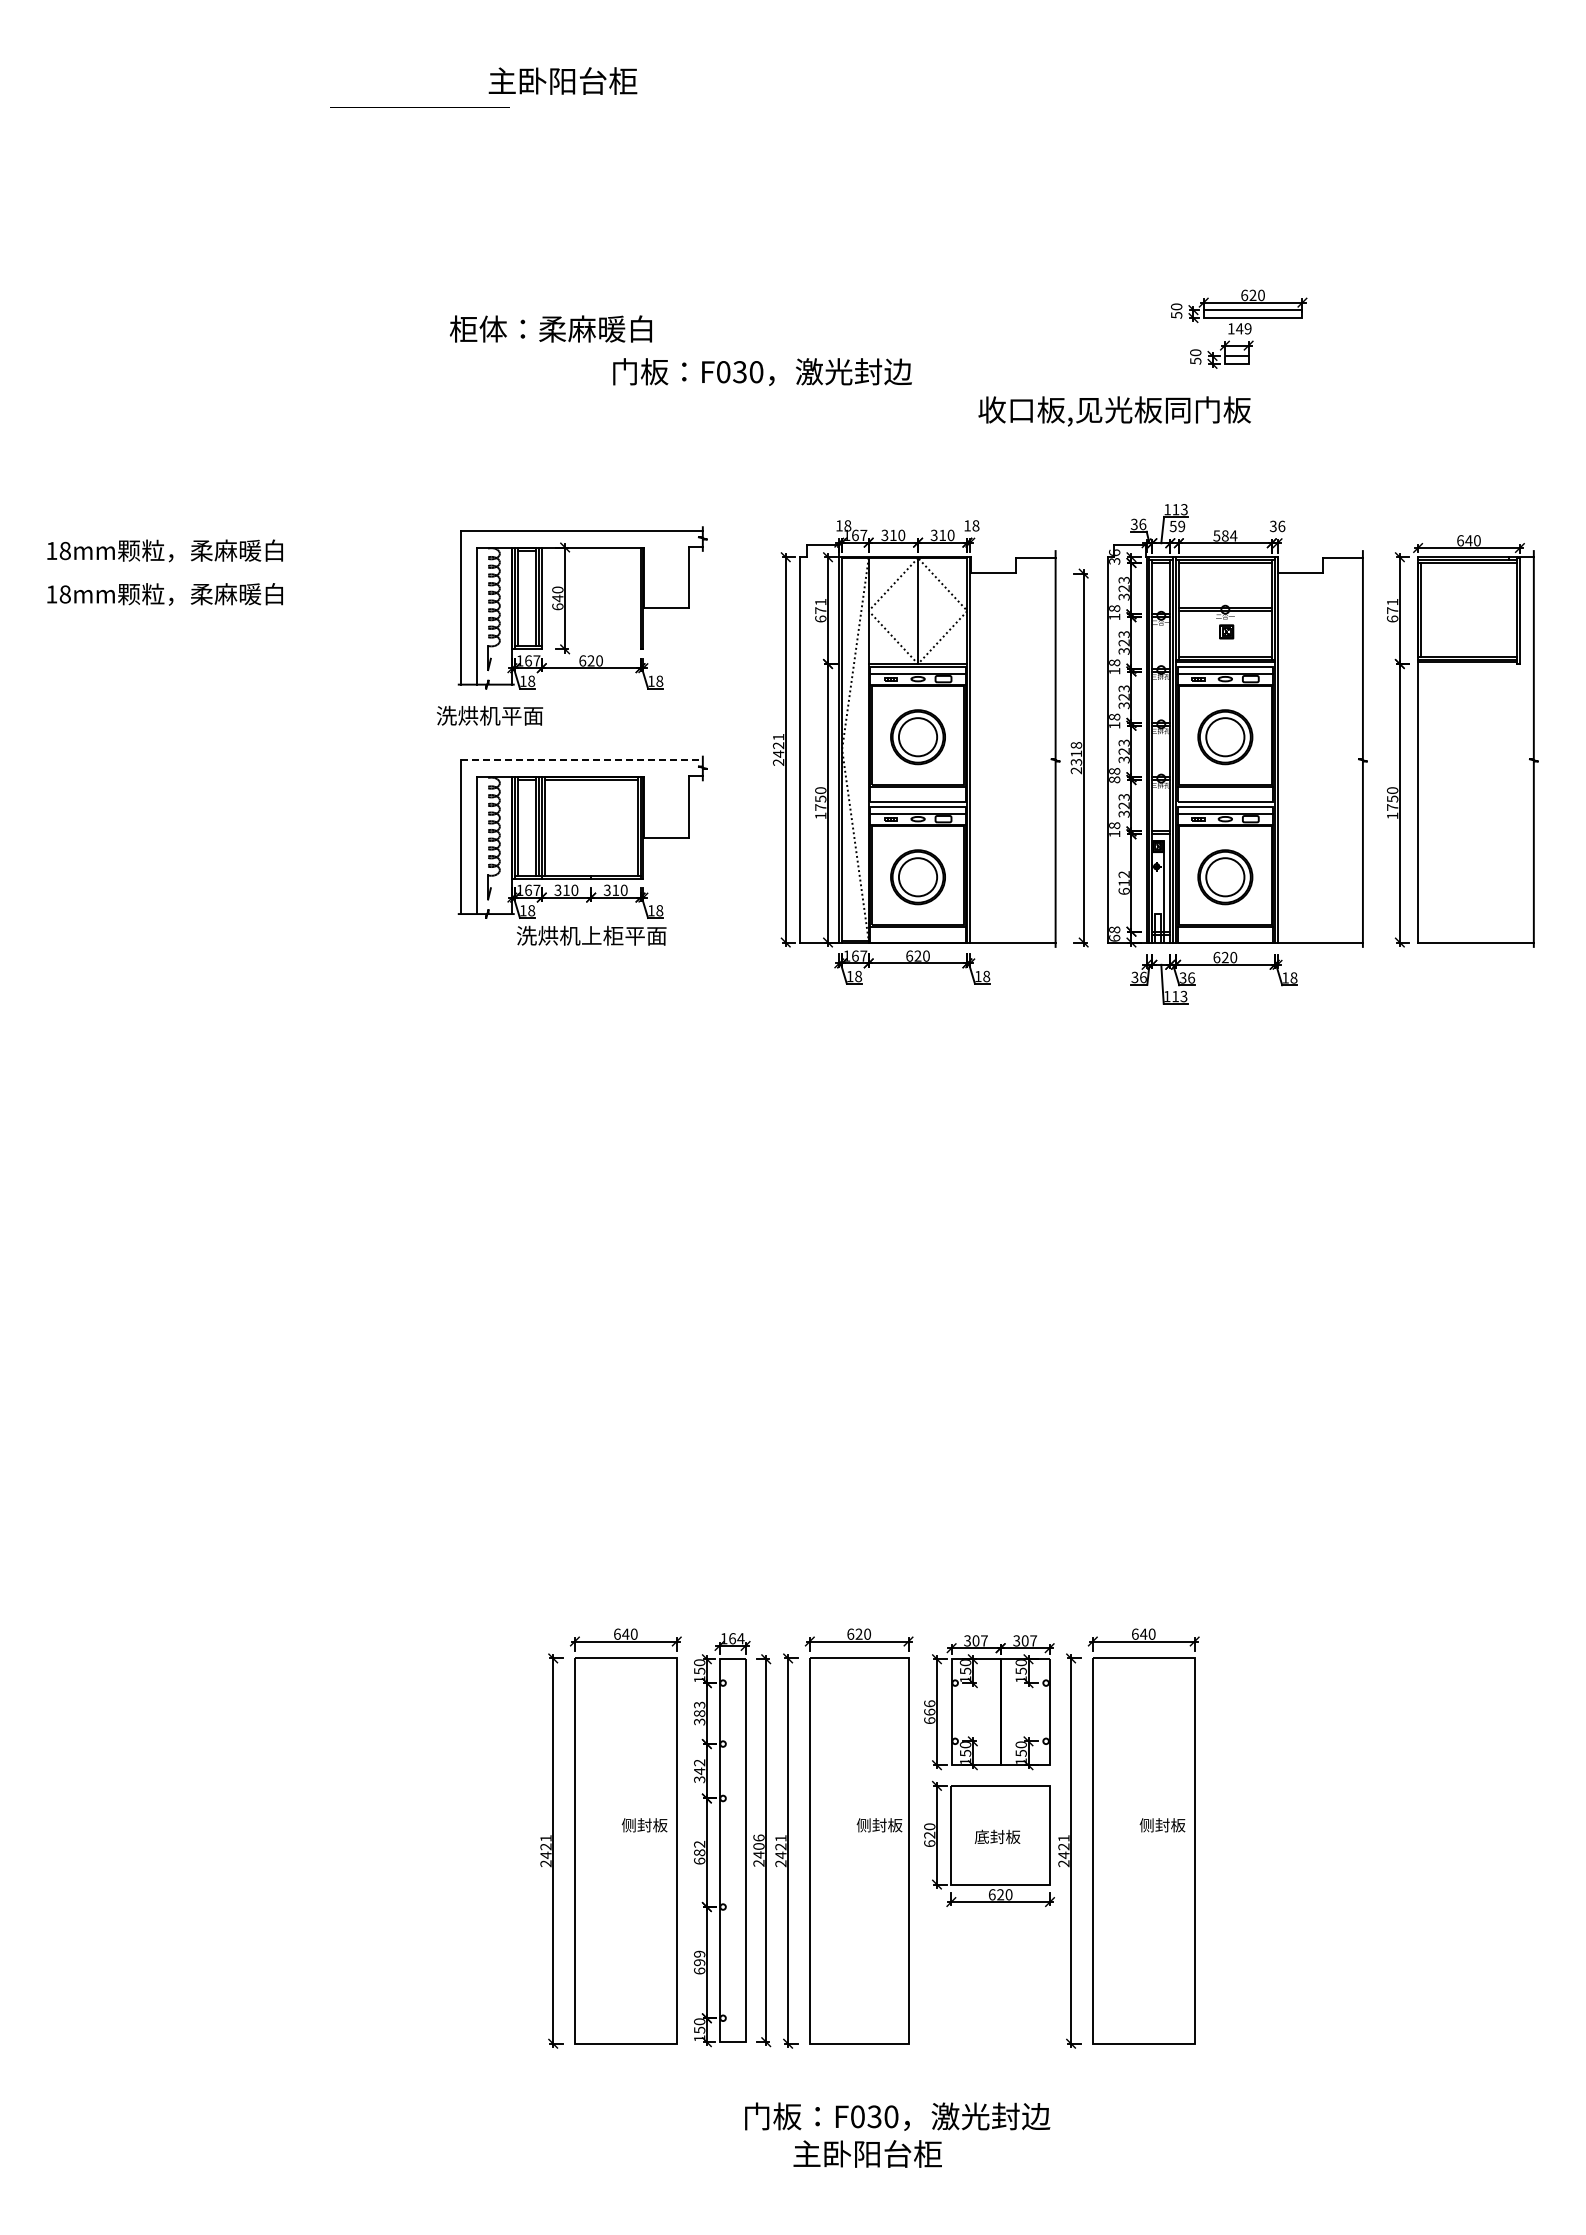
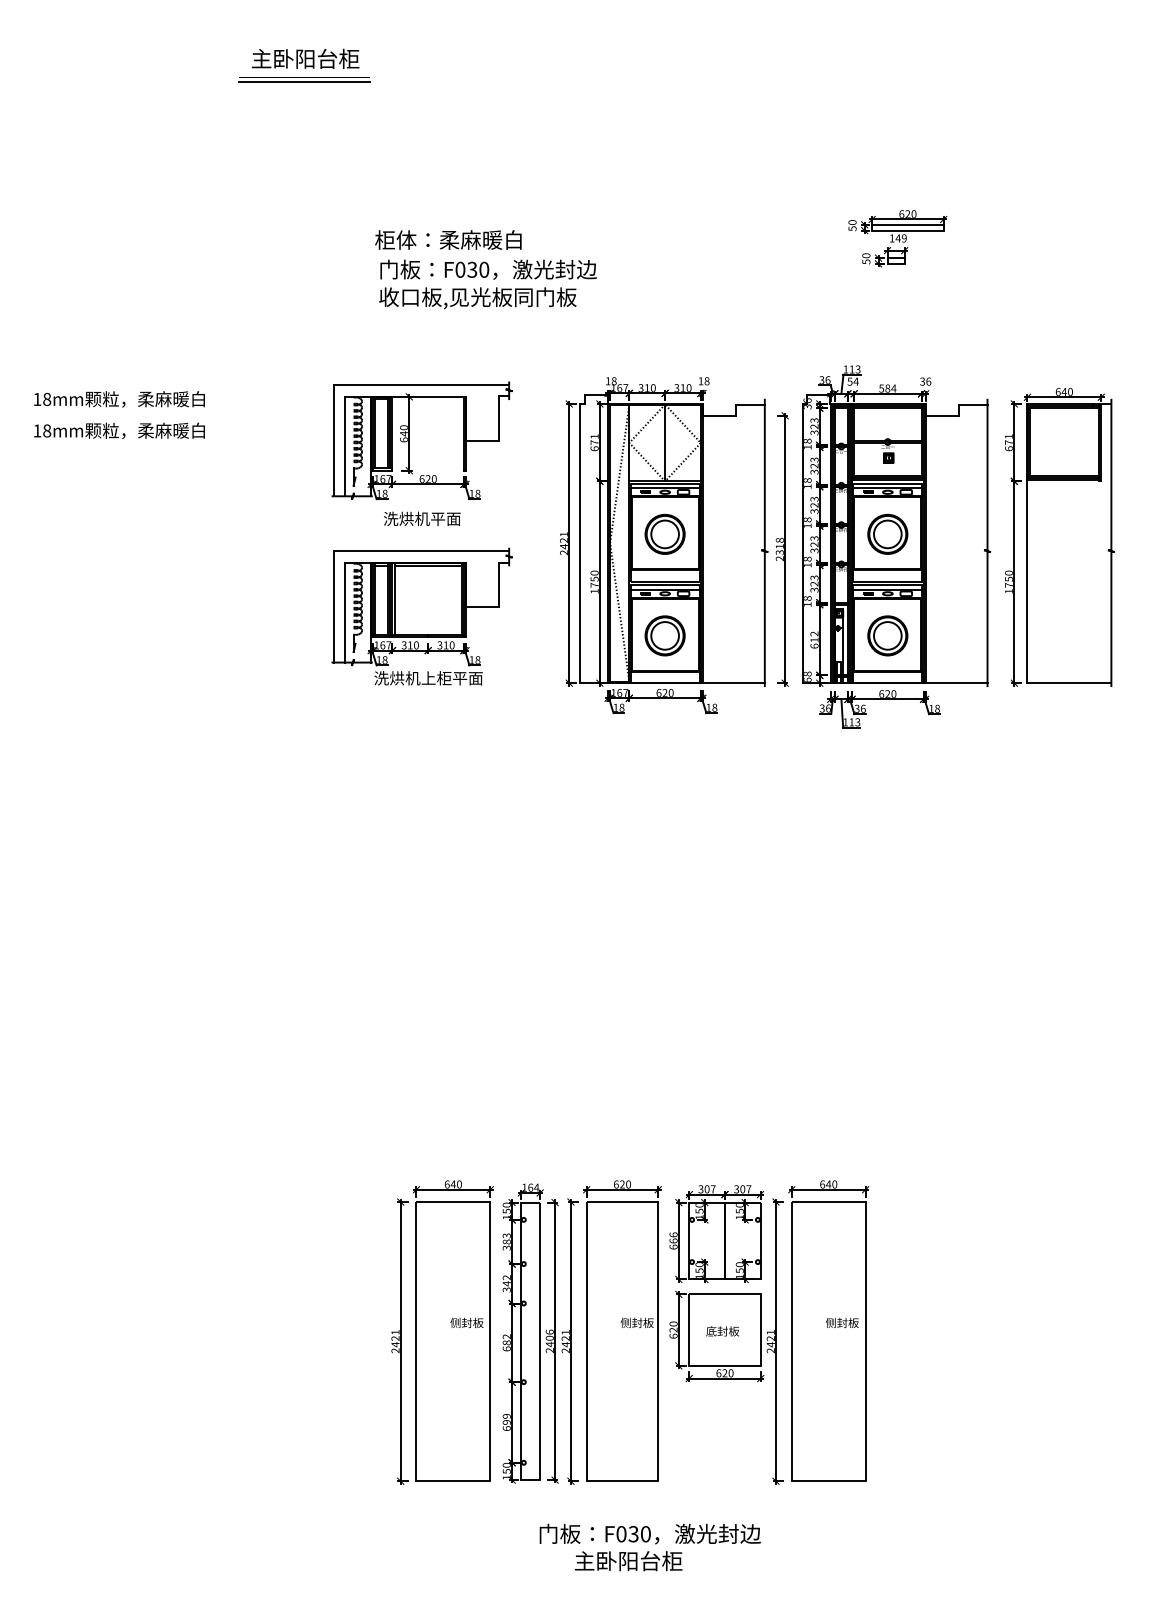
text: (562, 80) -> (305, 58), moved
line: (420, 112) -> (304, 81), added
text: (550, 328) -> (448, 239), moved
text: (762, 371) -> (488, 269), moved
text: (1114, 411) -> (477, 298), moved
text: (1181, 526) -> (856, 381), 59 -> 54
text: (490, 715) -> (422, 518), moved
line: (582, 760) -> (421, 551), dashed -> solid
text: (1114, 779) -> (807, 565), 88 -> 18

